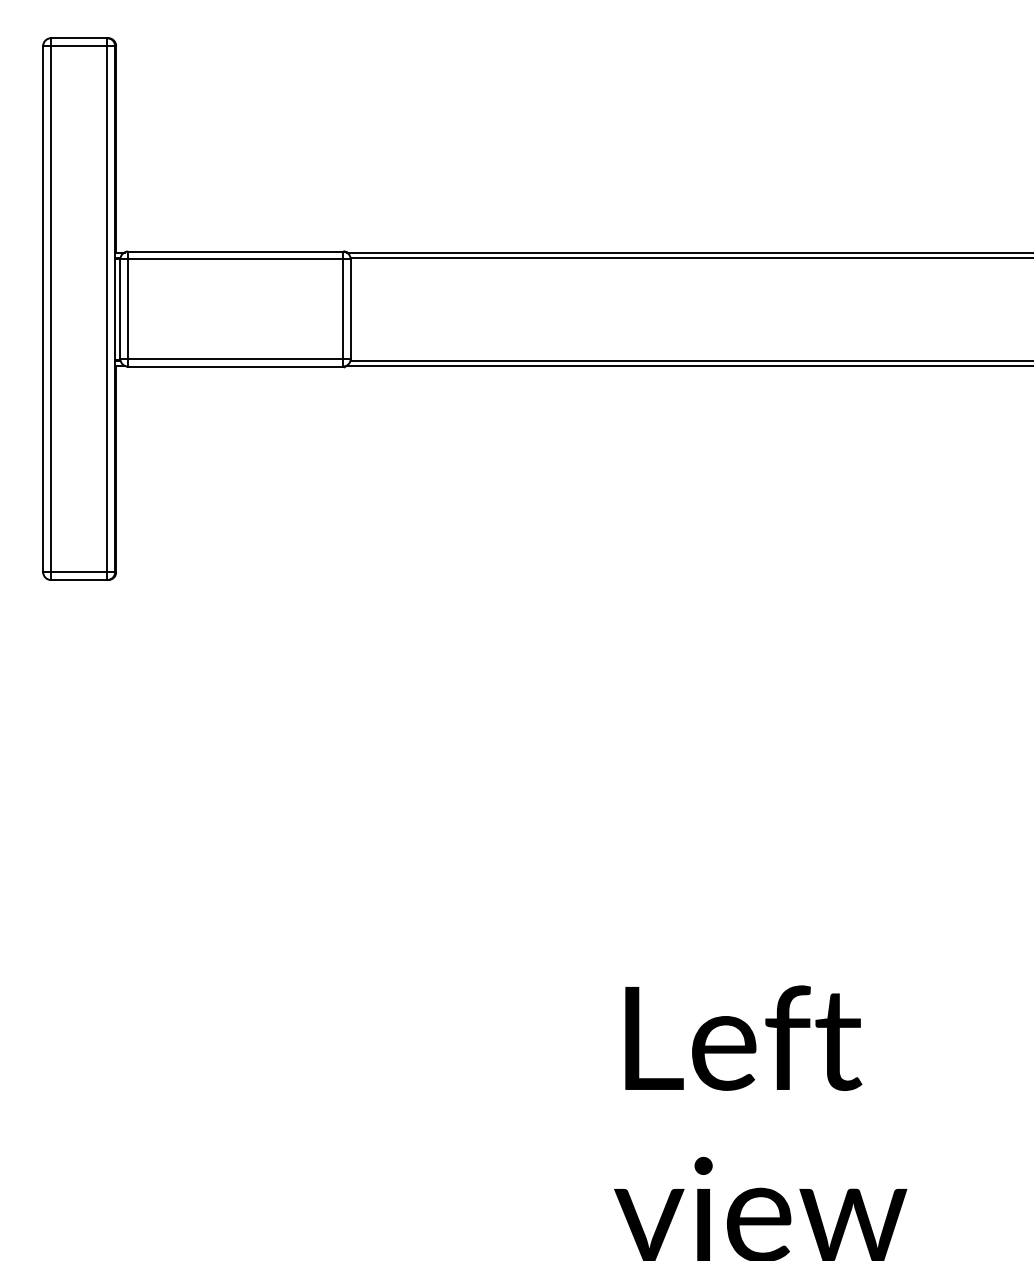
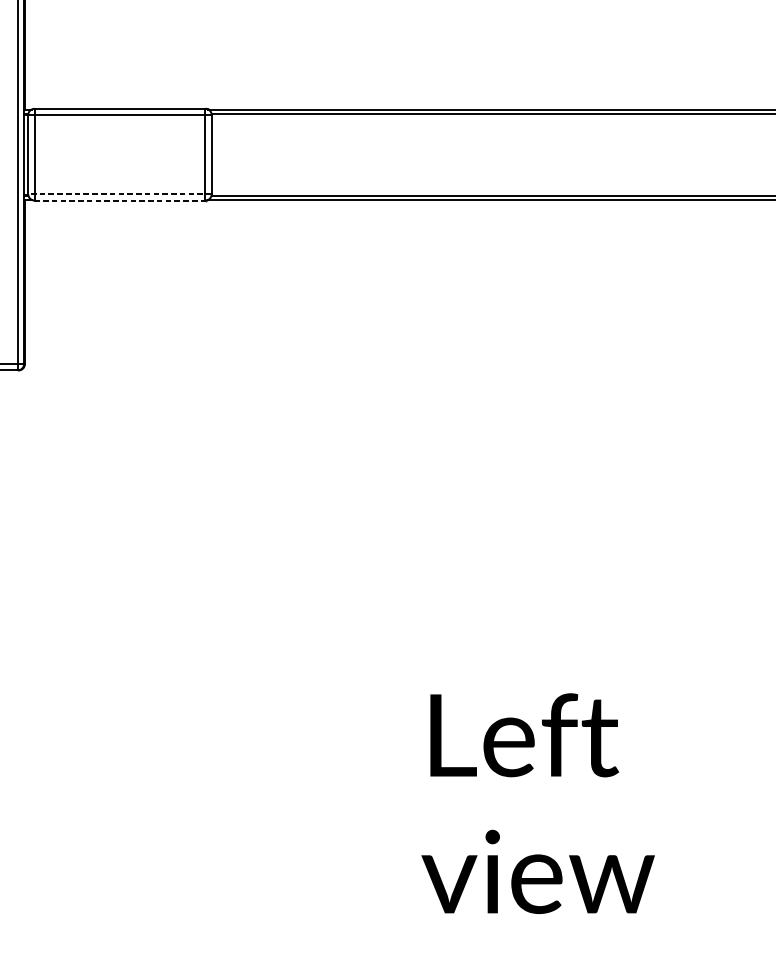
line: (235, 358) -> (119, 193), solid -> dashed
line: (236, 366) -> (120, 200), solid -> dashed

